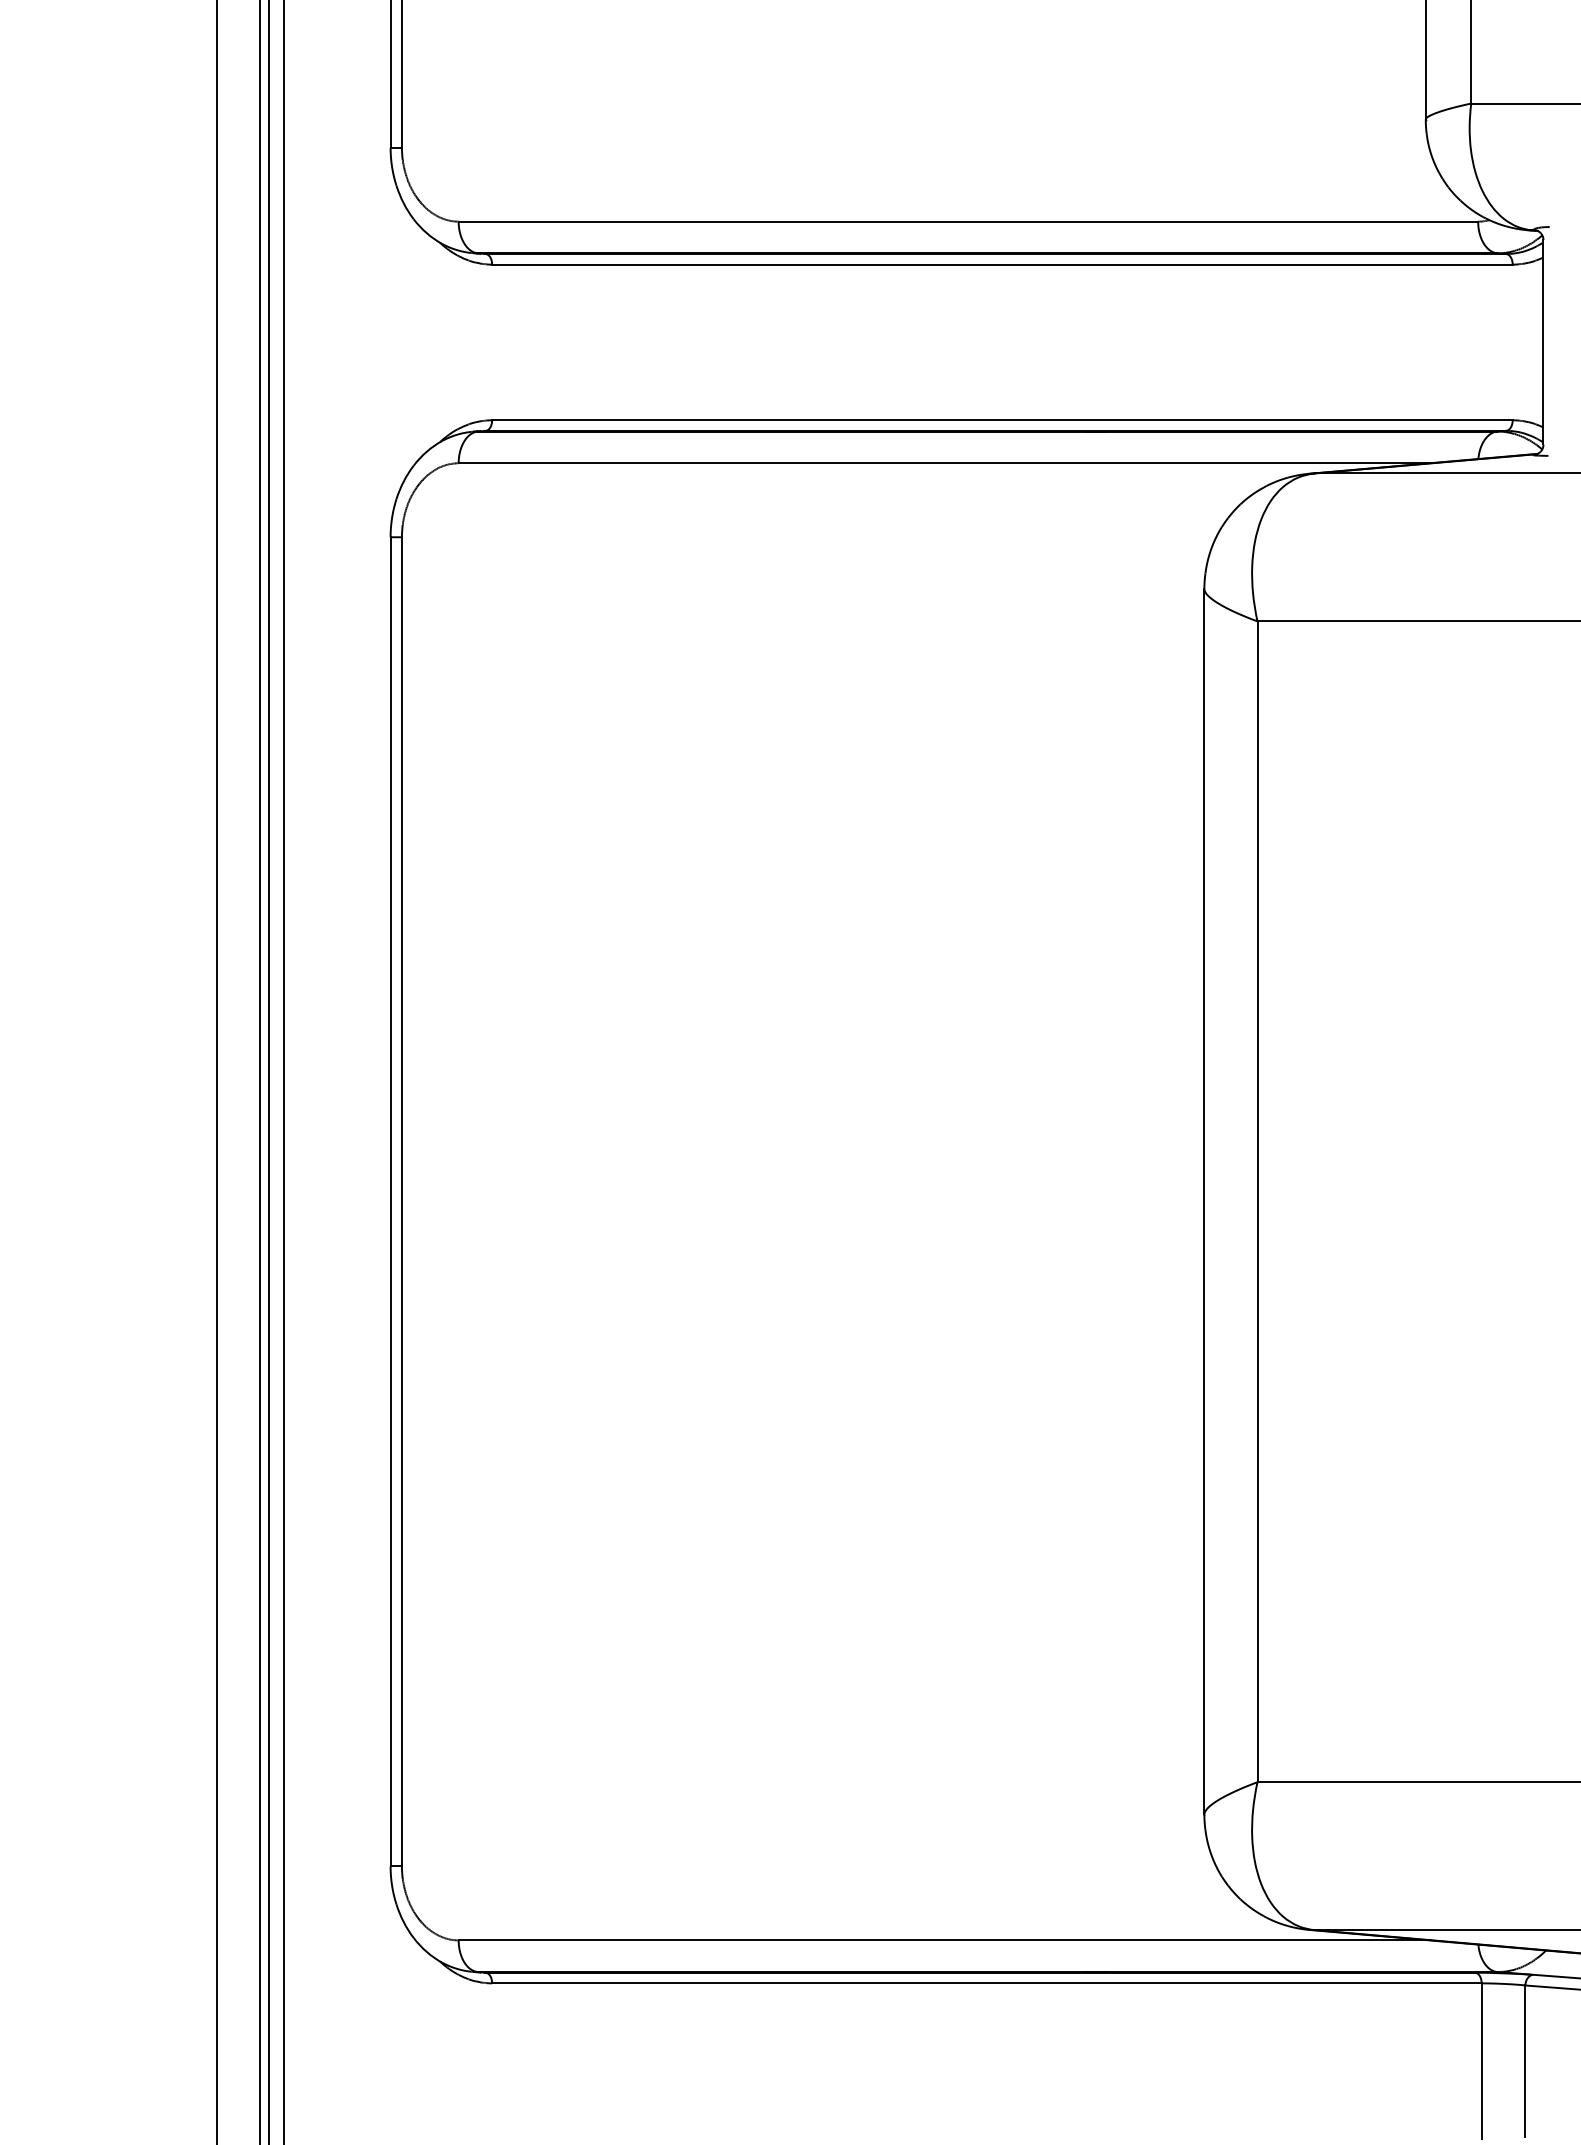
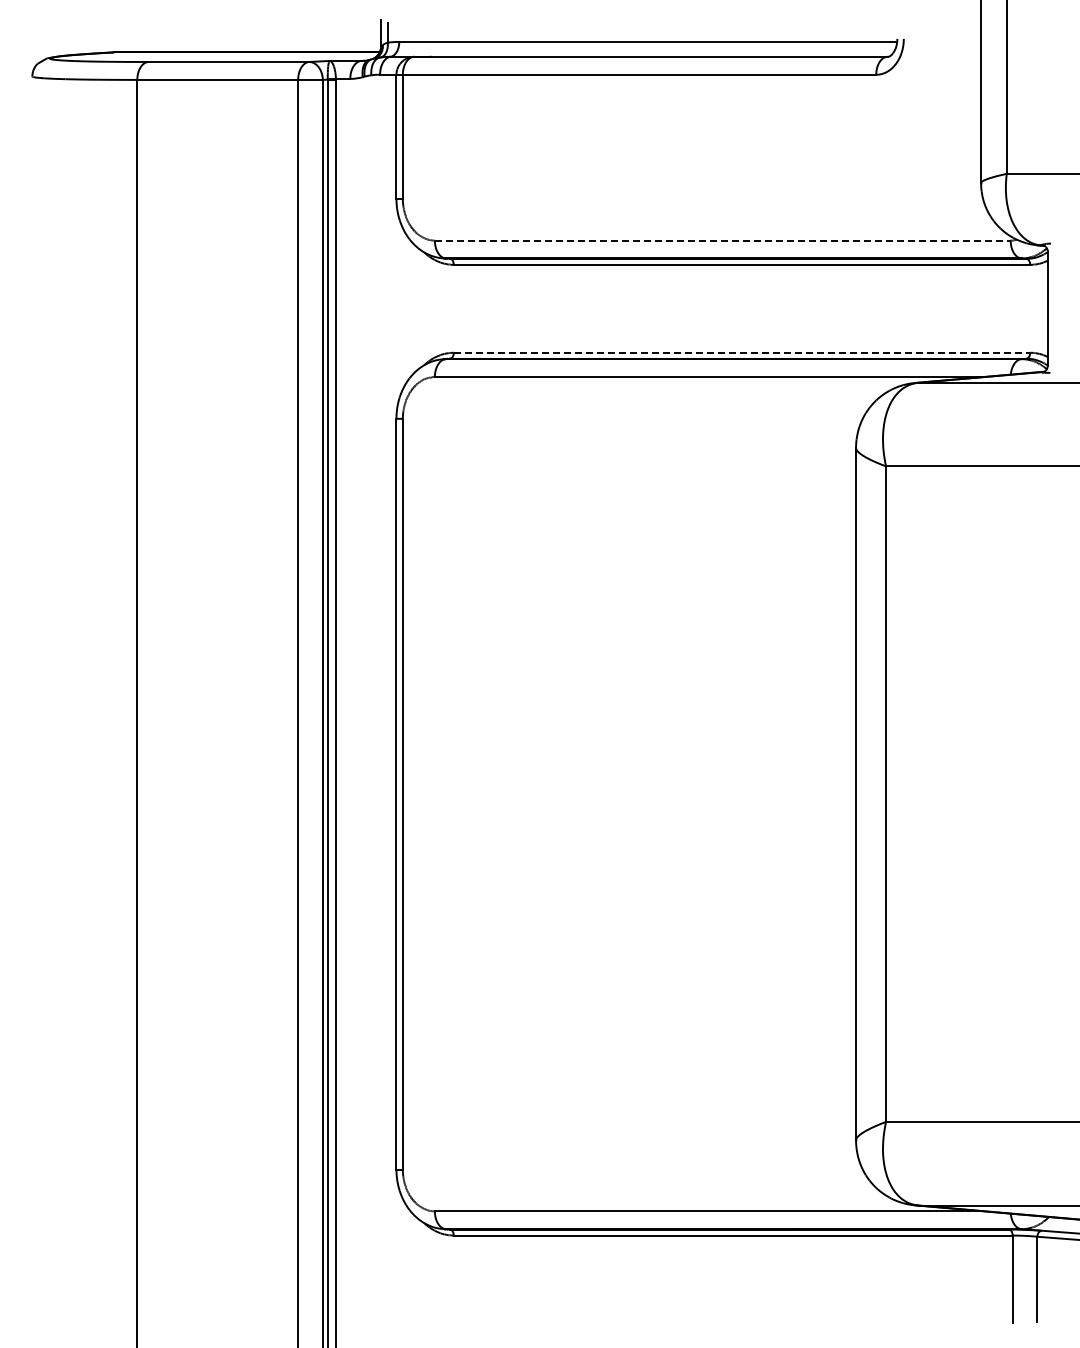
line: (967, 221) -> (722, 240), solid -> dashed
line: (1003, 419) -> (742, 352), solid -> dashed

